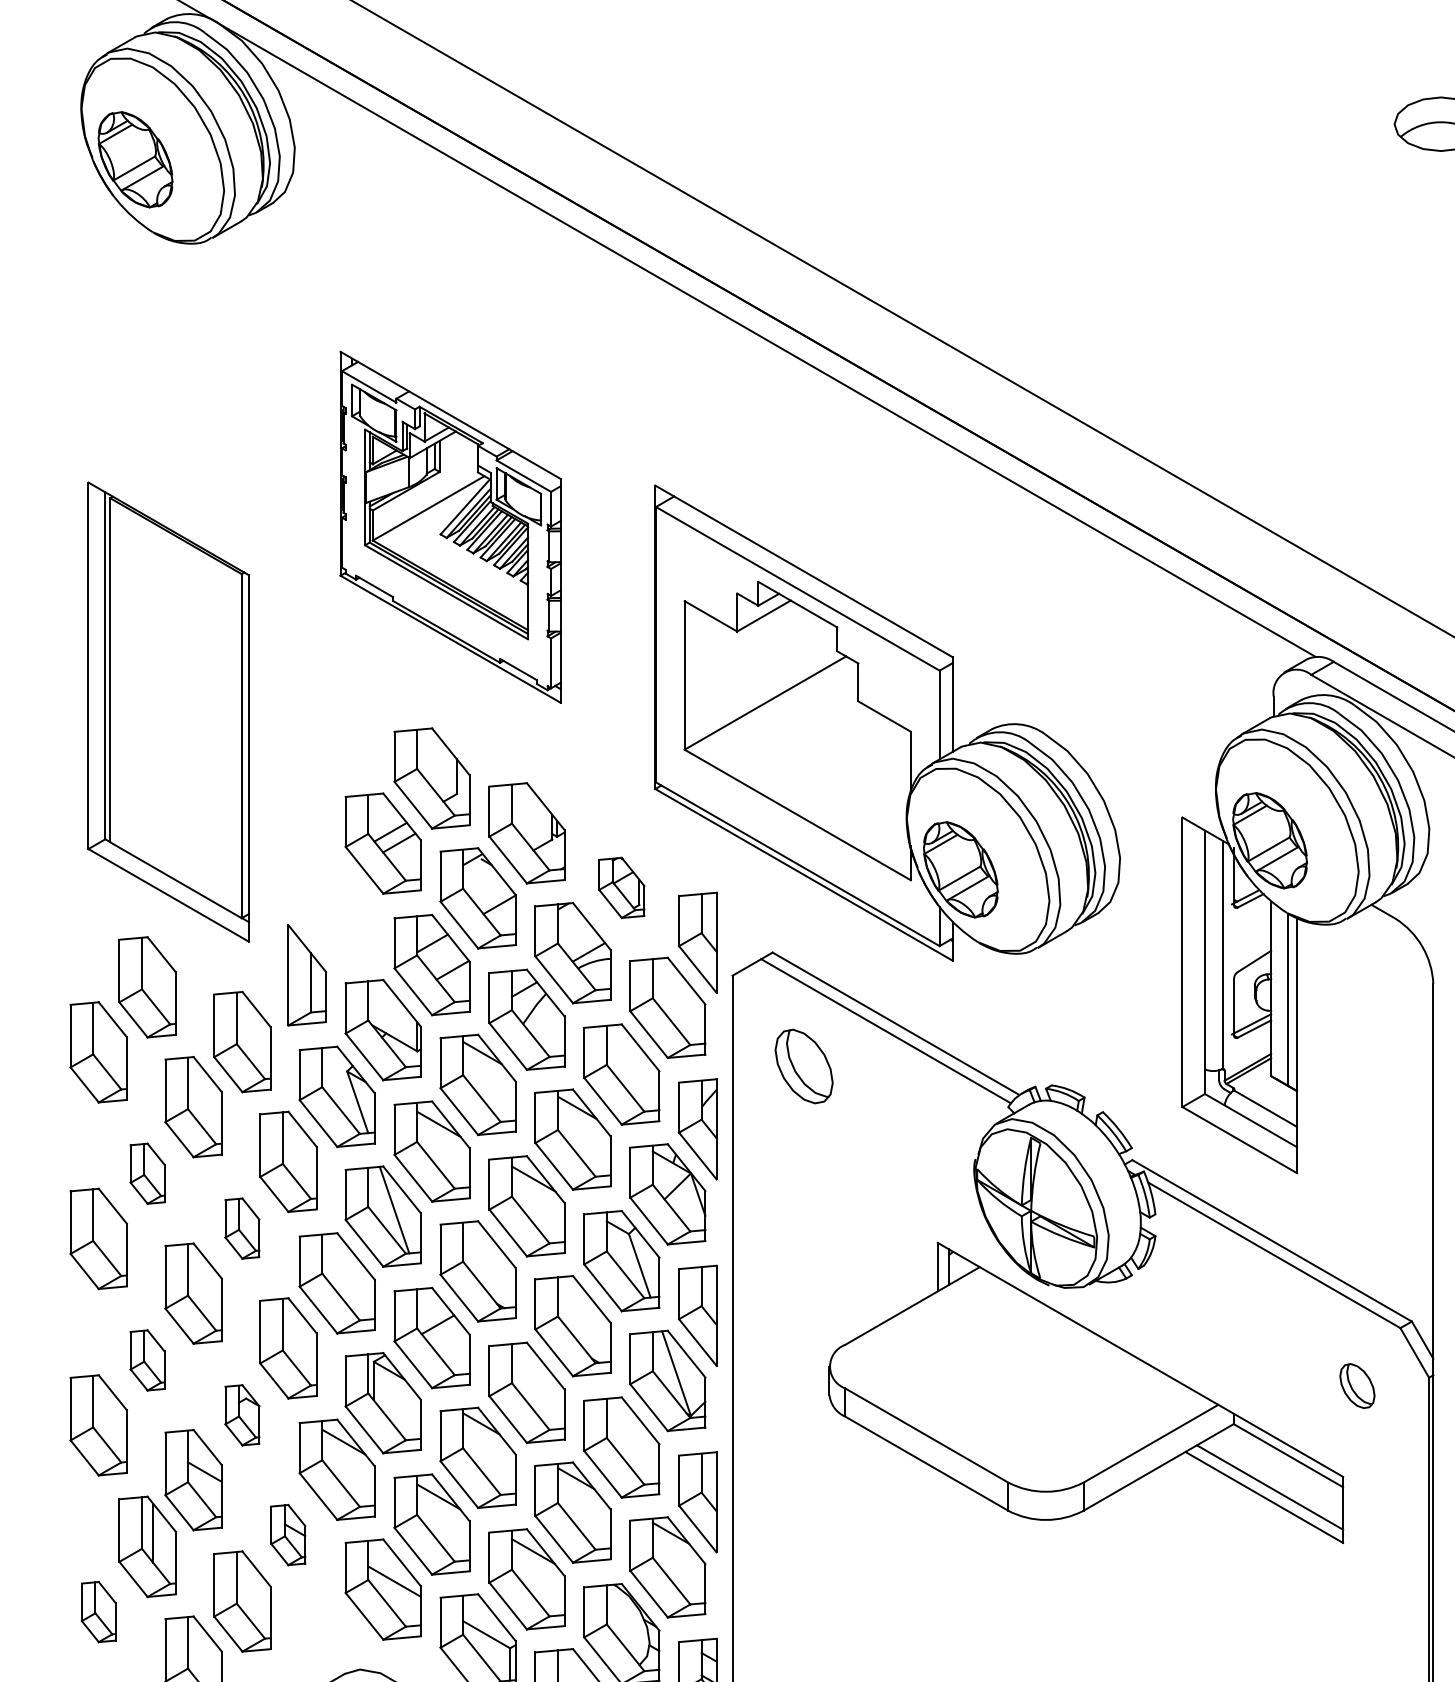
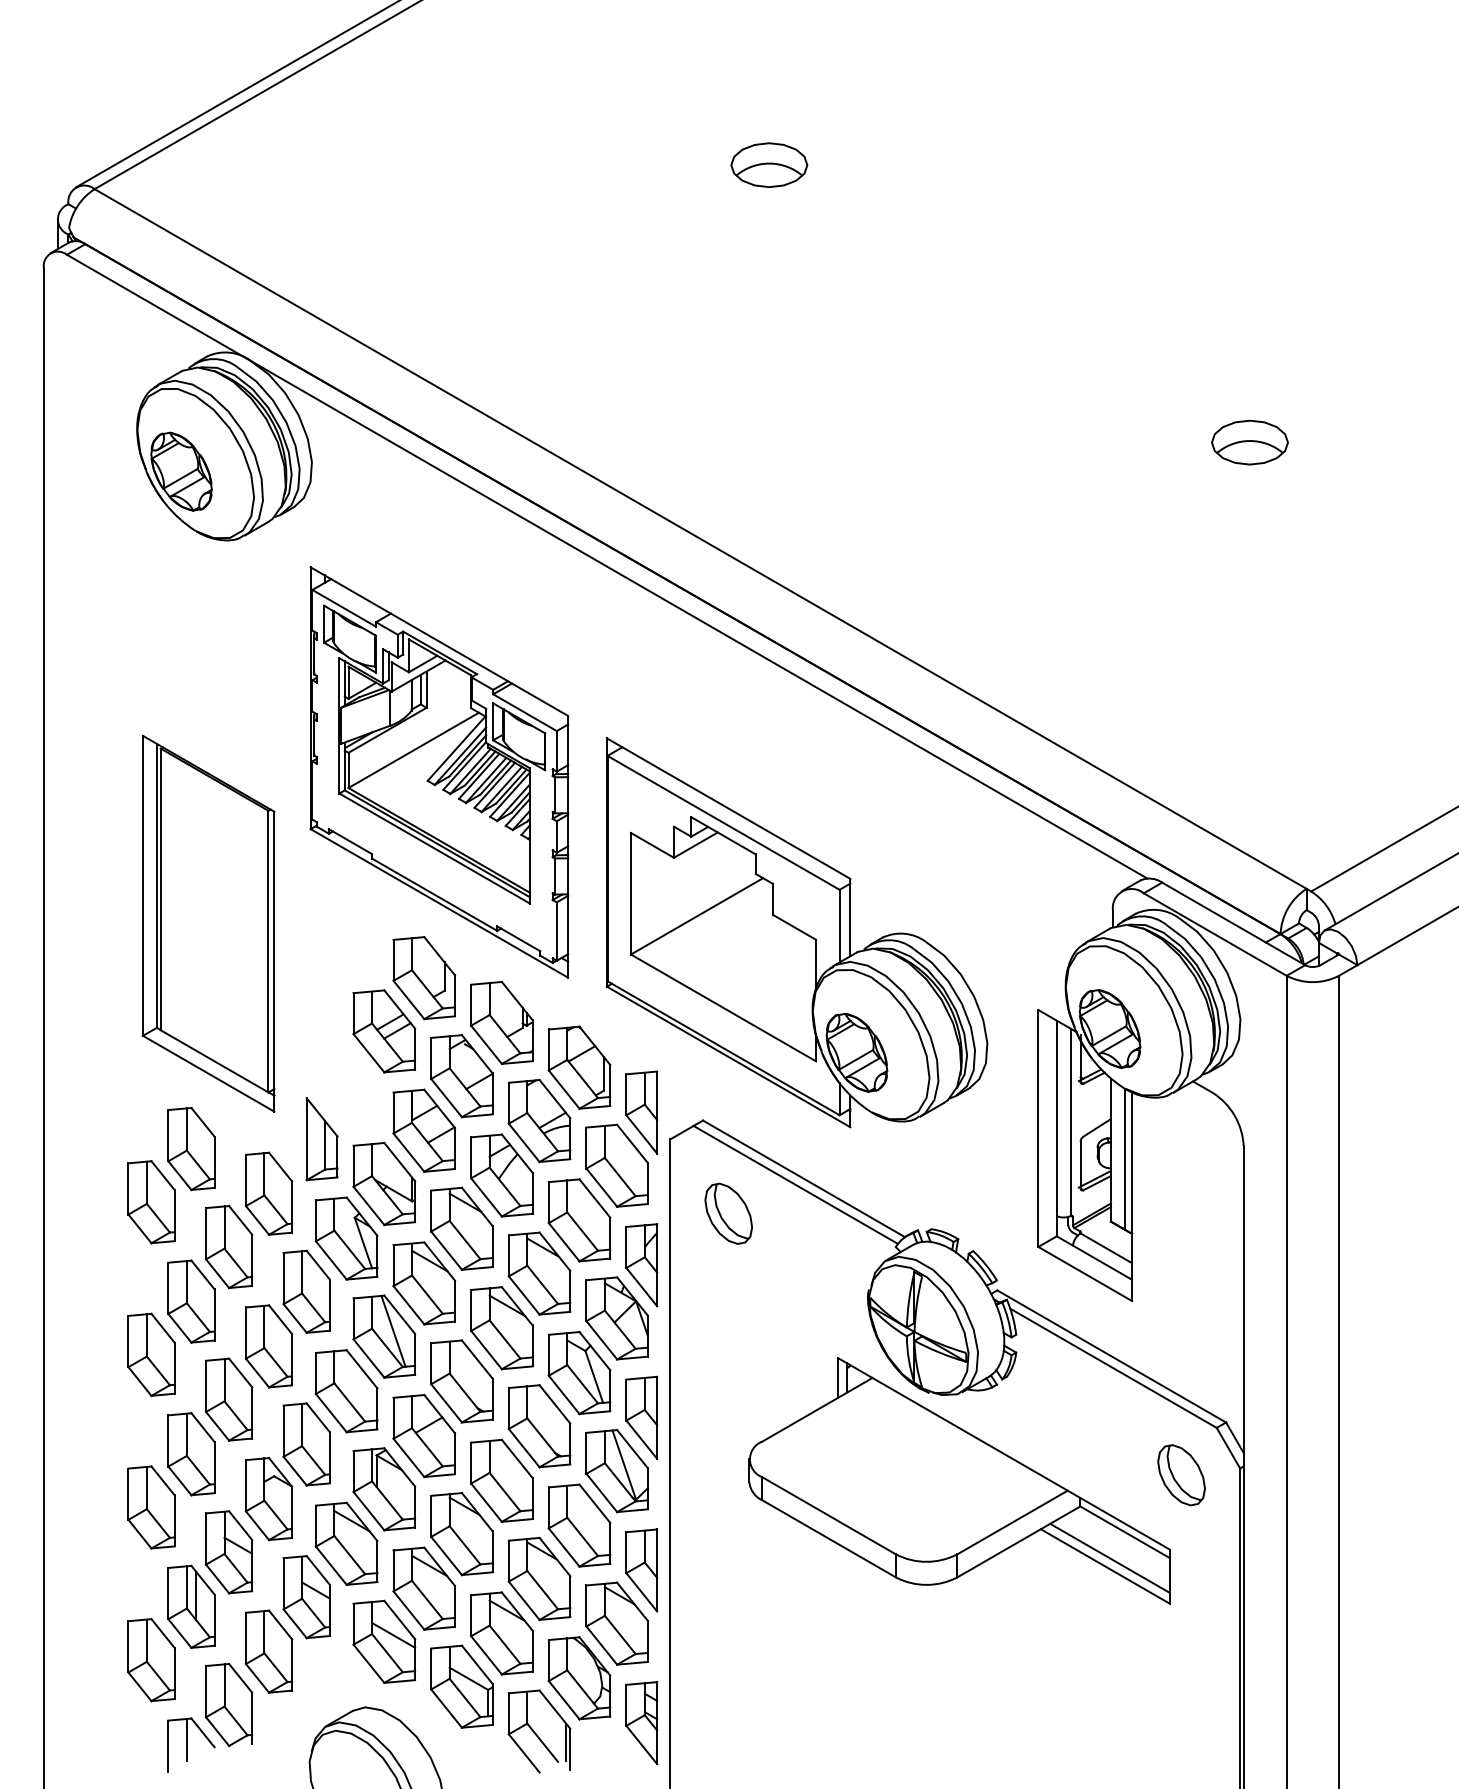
part: (450, 527) -> (439, 772), size x1.43
part: (621, 887) -> (579, 1067), size x1.67
part: (147, 1173) -> (191, 1301), size x1.67
part: (241, 1228) -> (268, 1346), size x1.67
part: (147, 1360) -> (191, 1454), size x1.67
part: (1357, 1386) -> (1181, 1475), size x1.67
part: (241, 1415) -> (268, 1499), size x1.67
part: (288, 1535) -> (306, 1597), size x1.67
part: (98, 1612) -> (151, 1660), size x1.67

